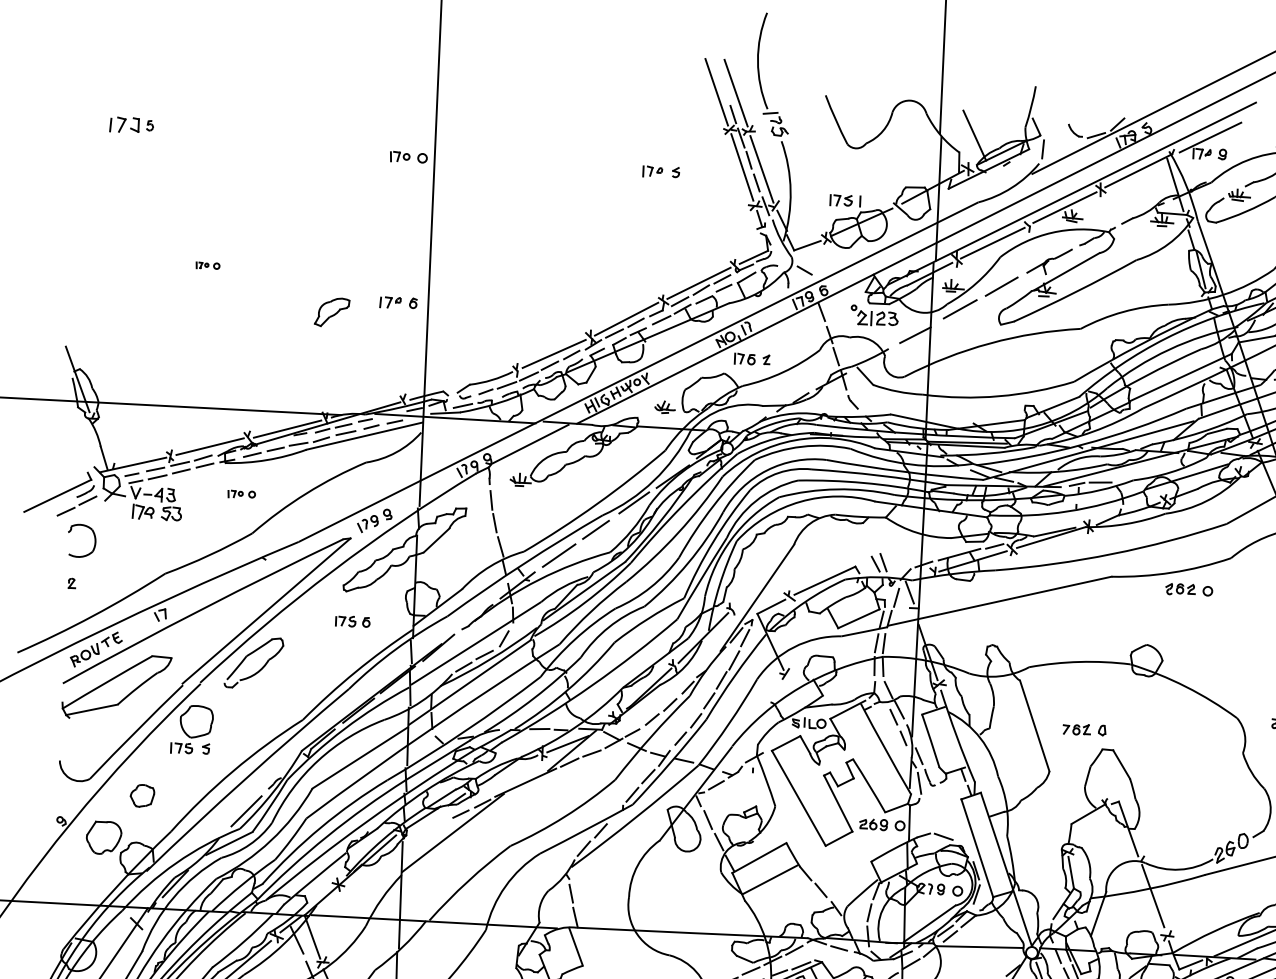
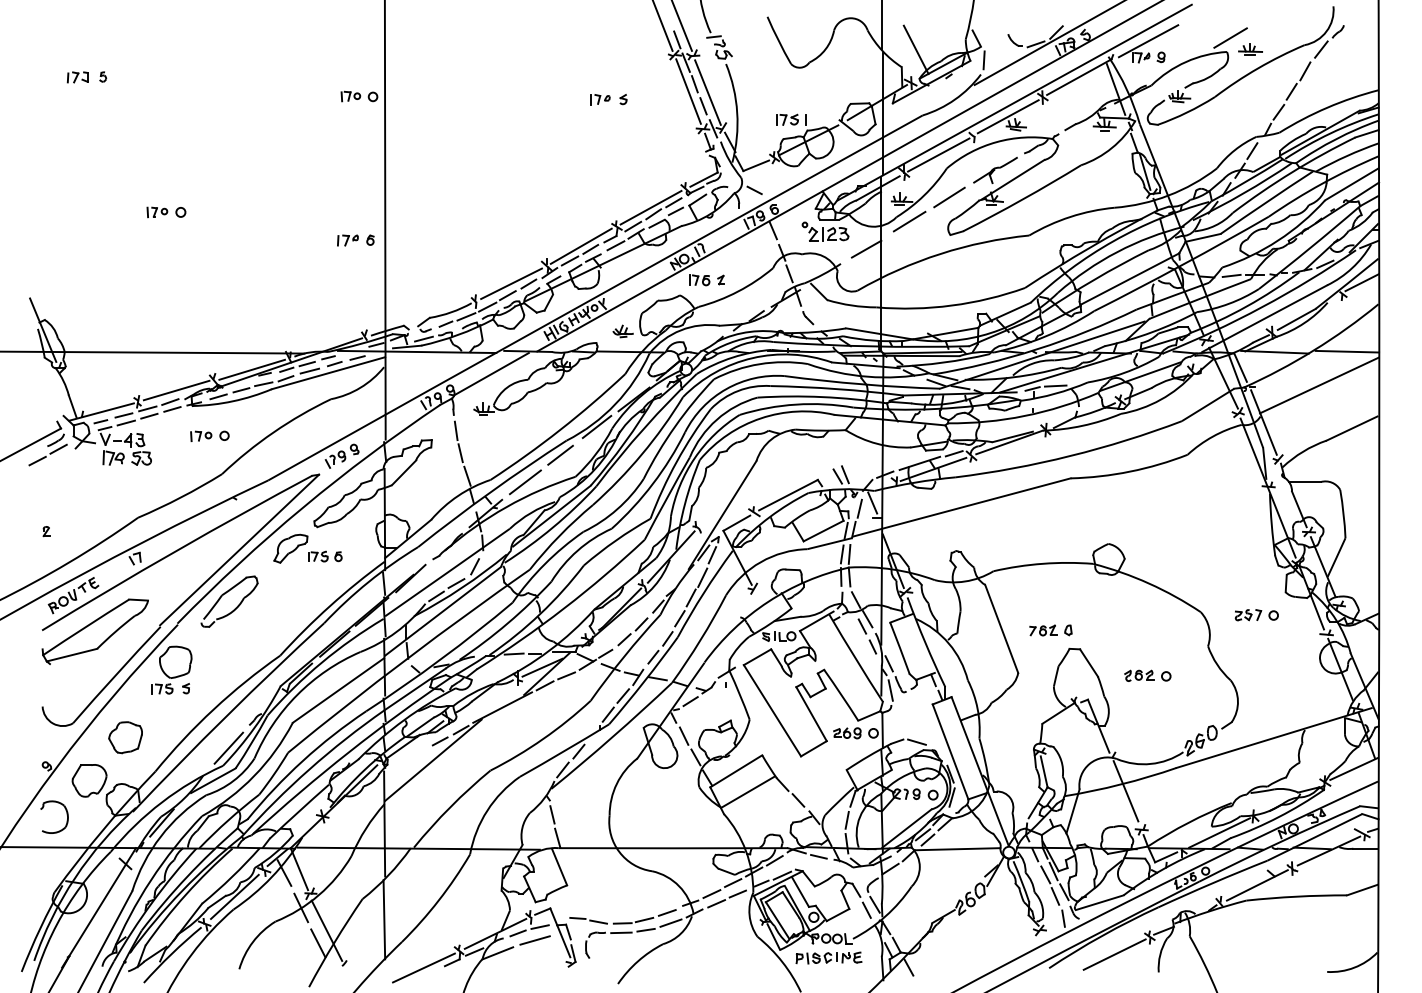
part: (124, 125) -> (77, 77), size x0.71
part: (208, 265) -> (166, 212), size x1.67
part: (331, 312) -> (290, 548), moved
part: (241, 493) -> (209, 435), size x1.43
part: (94, 538) -> (66, 814), moved
part: (1188, 589) -> (1147, 675), moved
part: (142, 795) -> (125, 737), size x1.43

